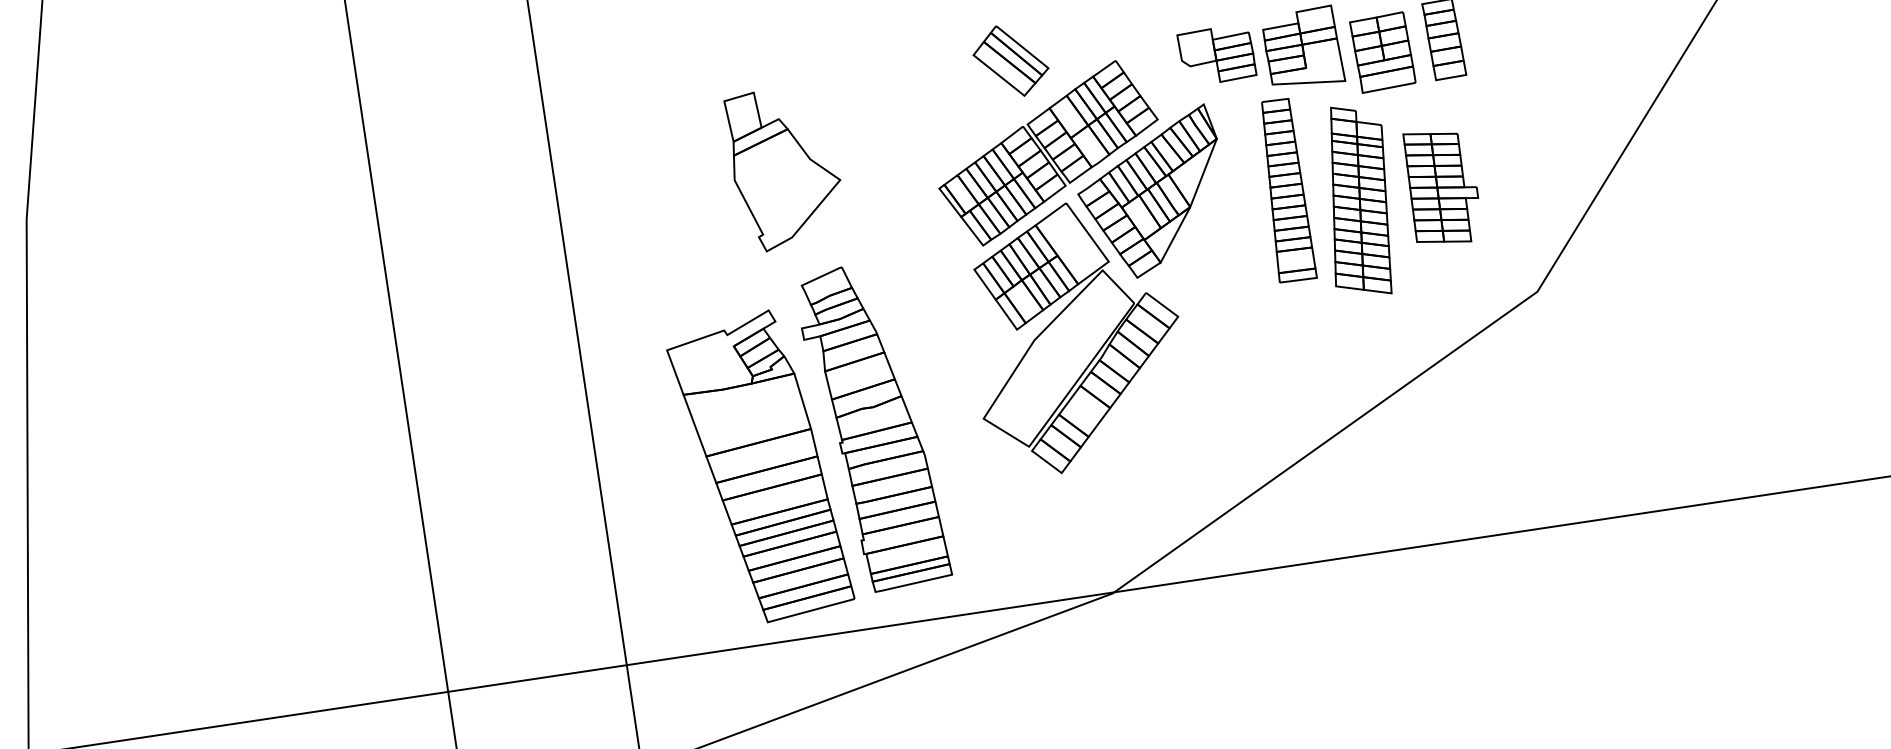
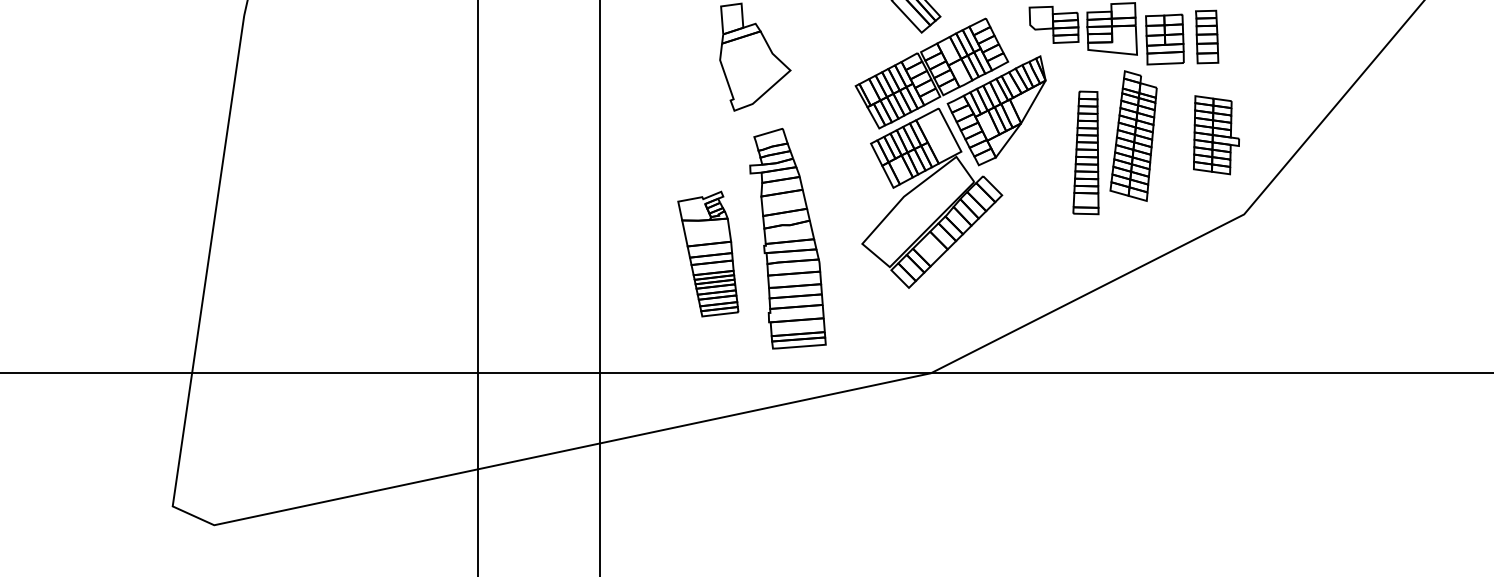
part: (1442, 187) -> (1216, 135), moved
part: (1284, 190) -> (1085, 152), moved
part: (760, 466) -> (708, 253), size x0.6

